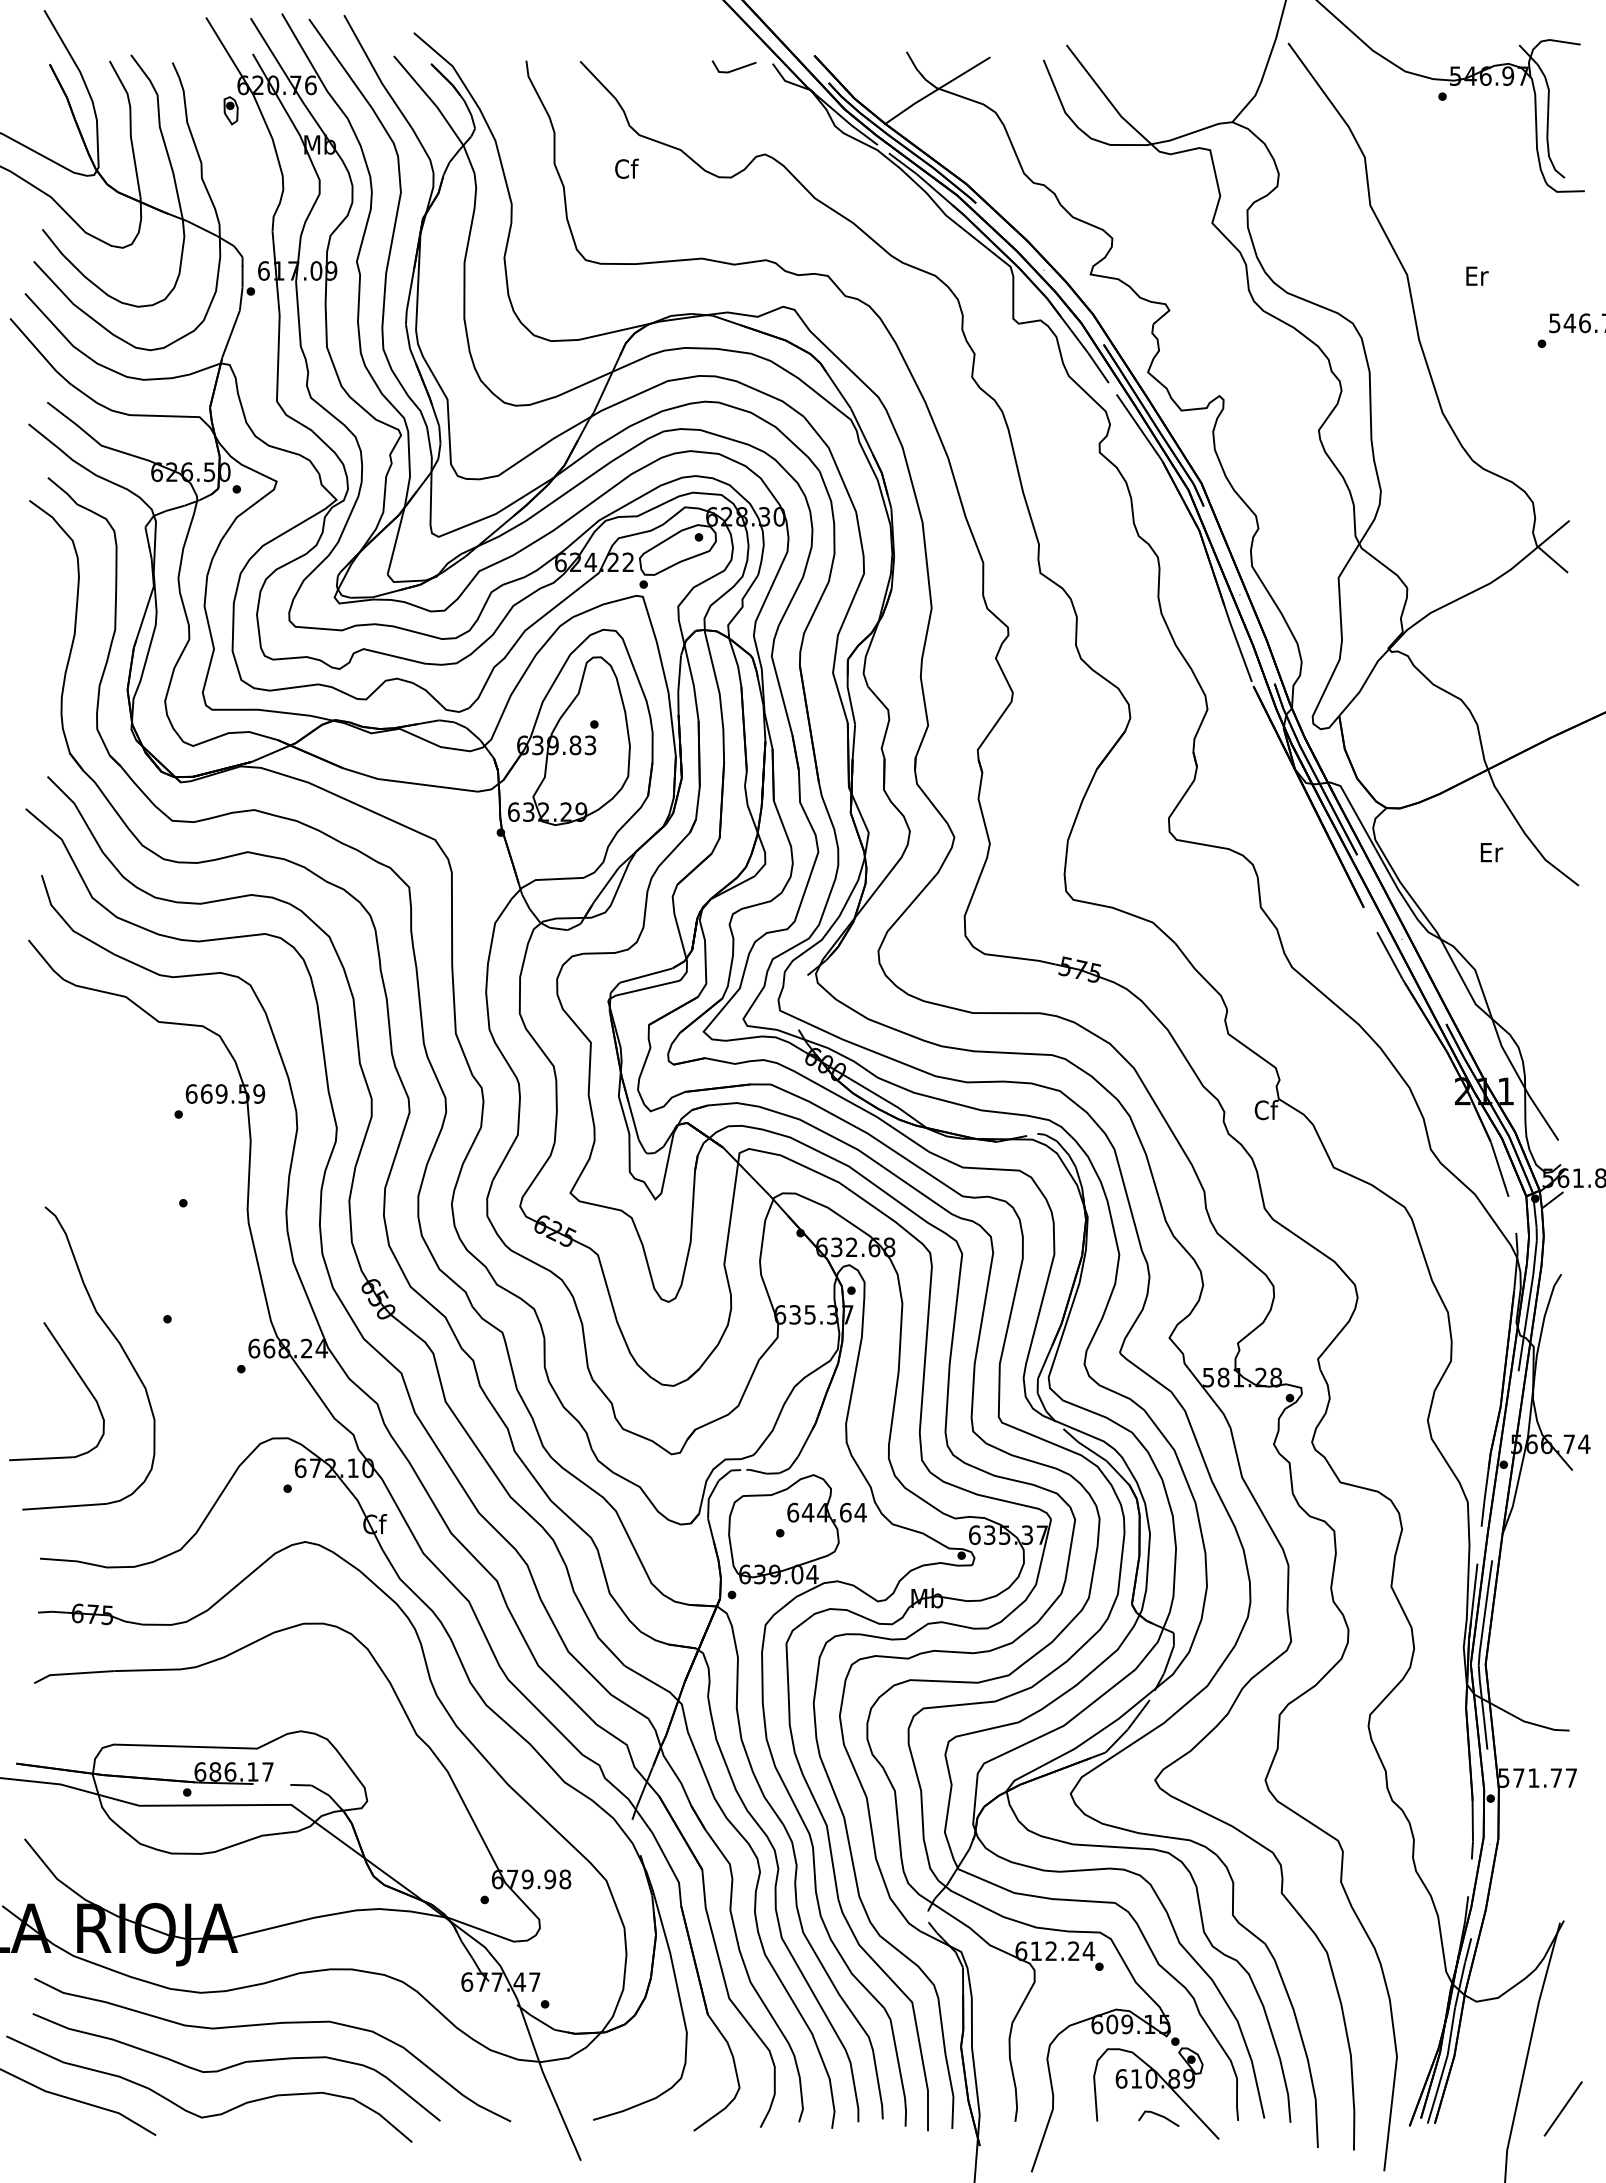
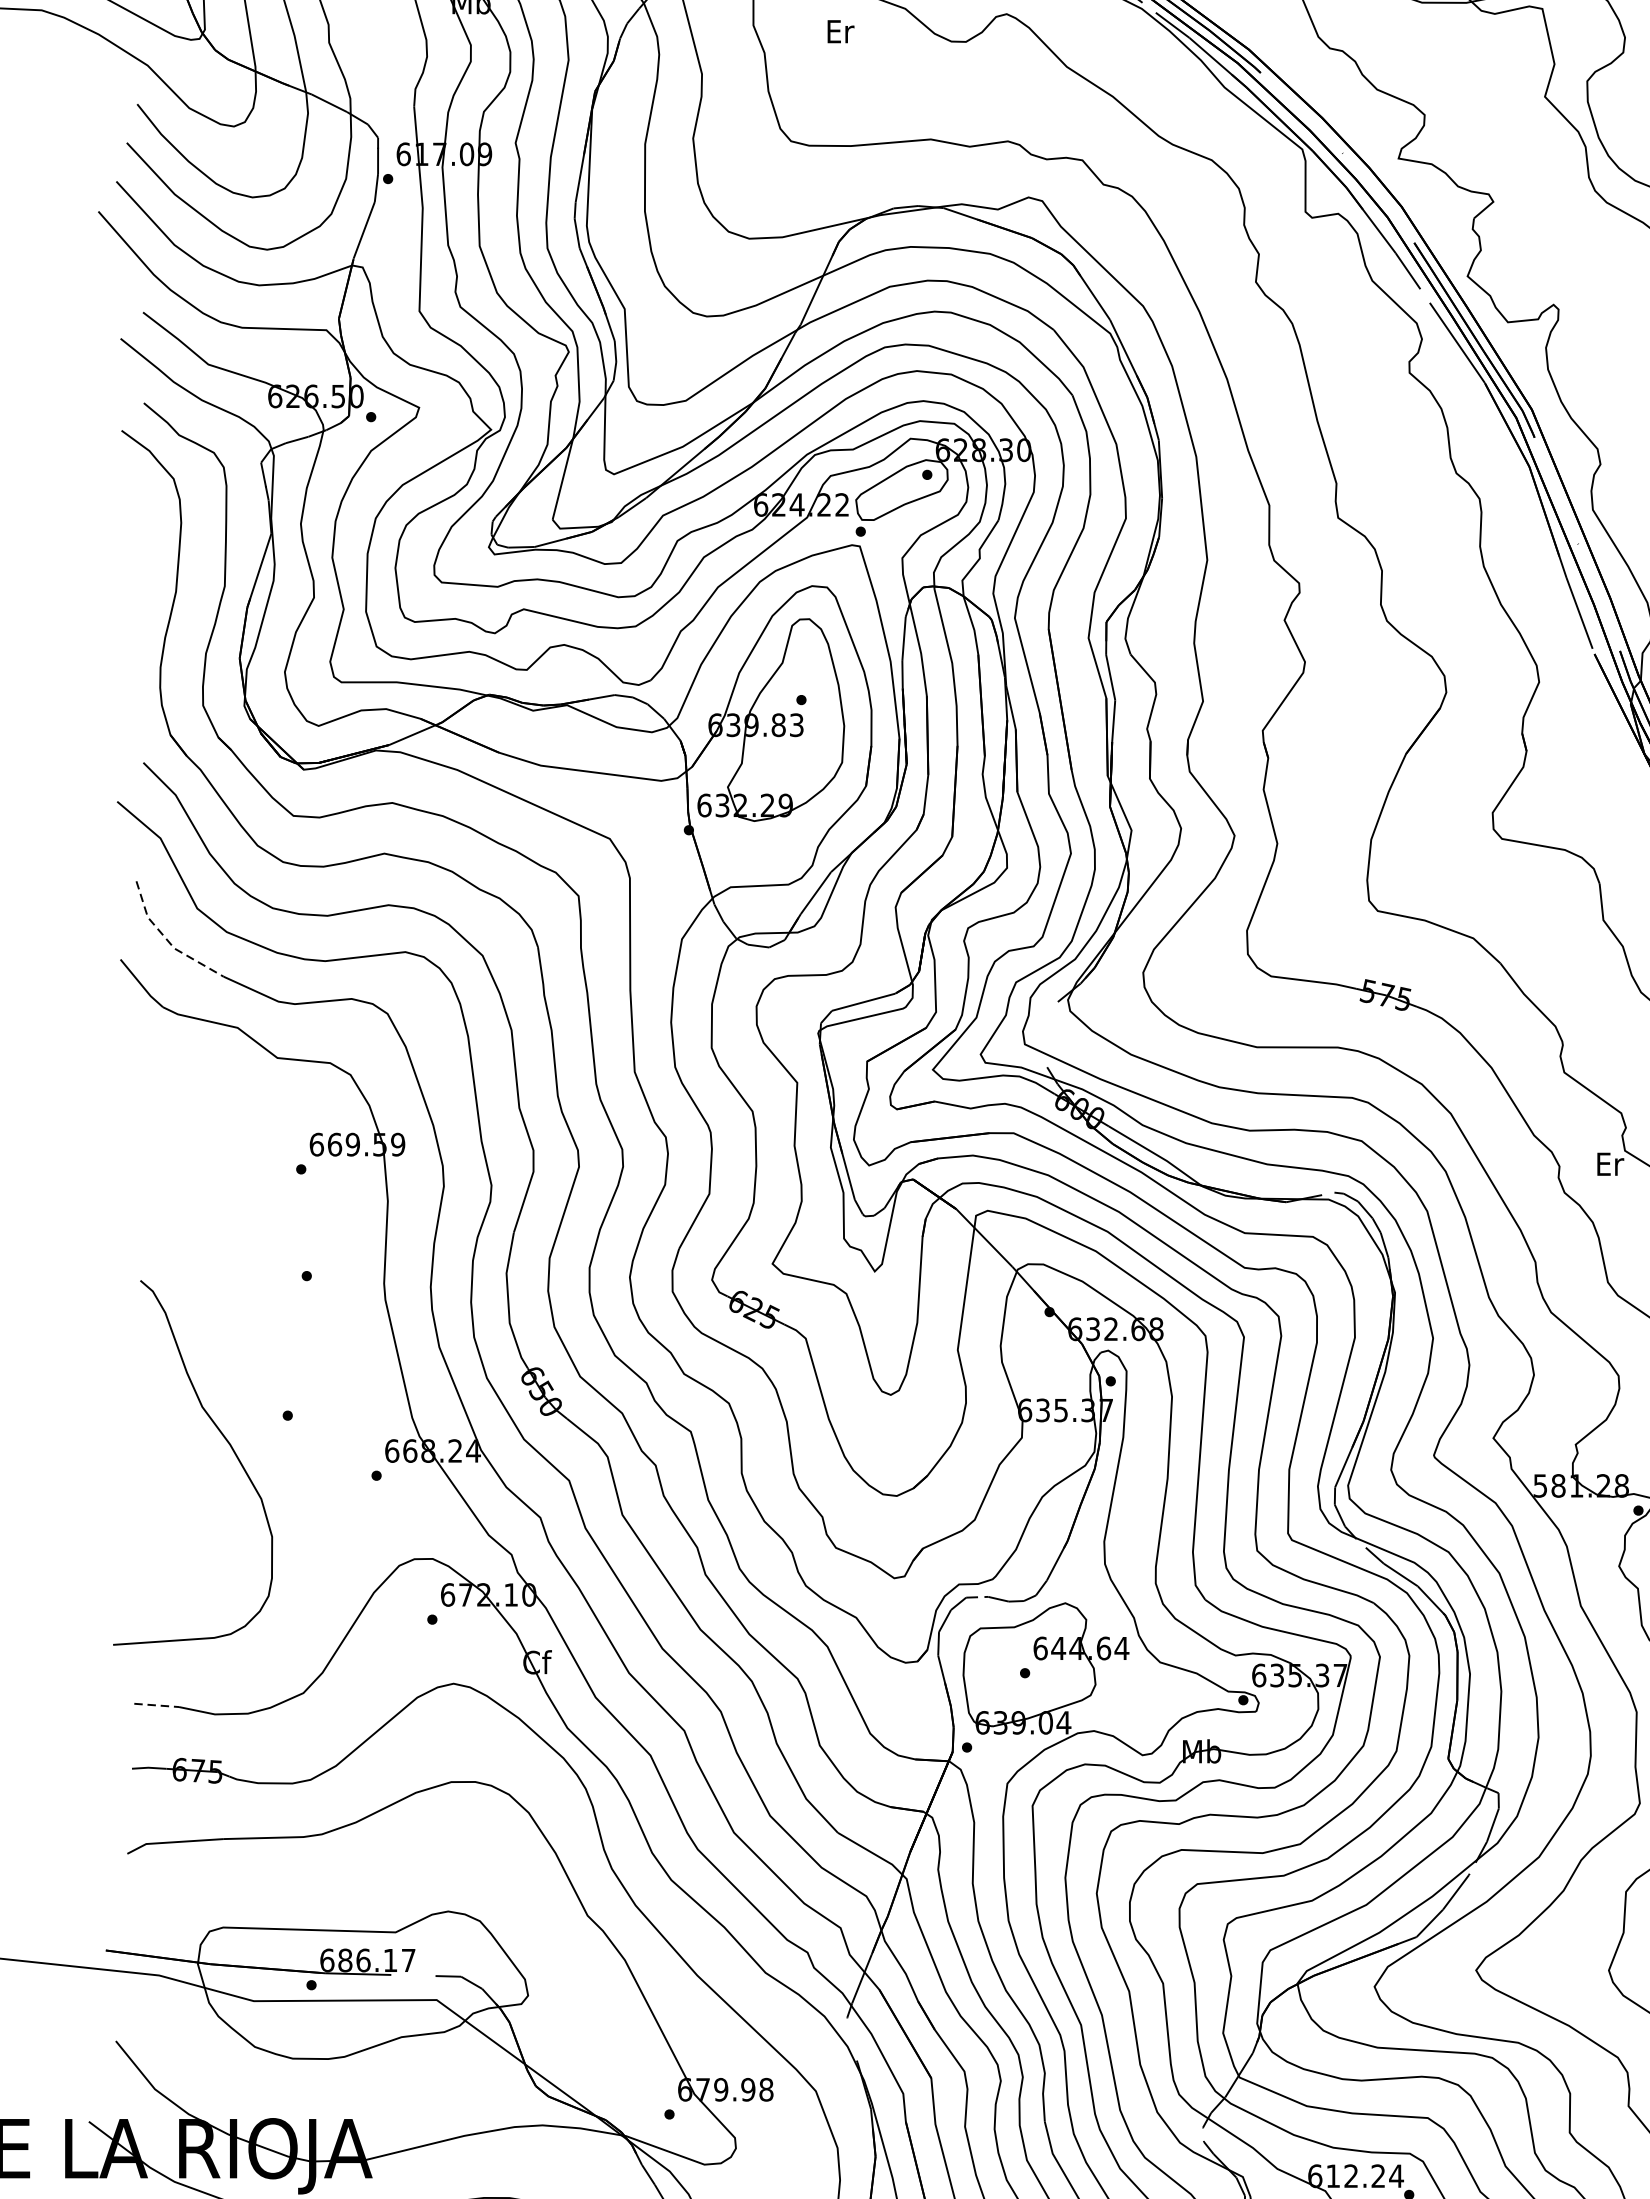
text: (626, 168) -> (840, 31), Cf -> Er
line: (67, 924) -> (167, 940), solid -> dashed
text: (1266, 1110) -> (1610, 1164), Cf -> Er
curve: (78, 1376) -> (180, 1484), removed
line: (58, 1560) -> (156, 1706), solid -> dashed

